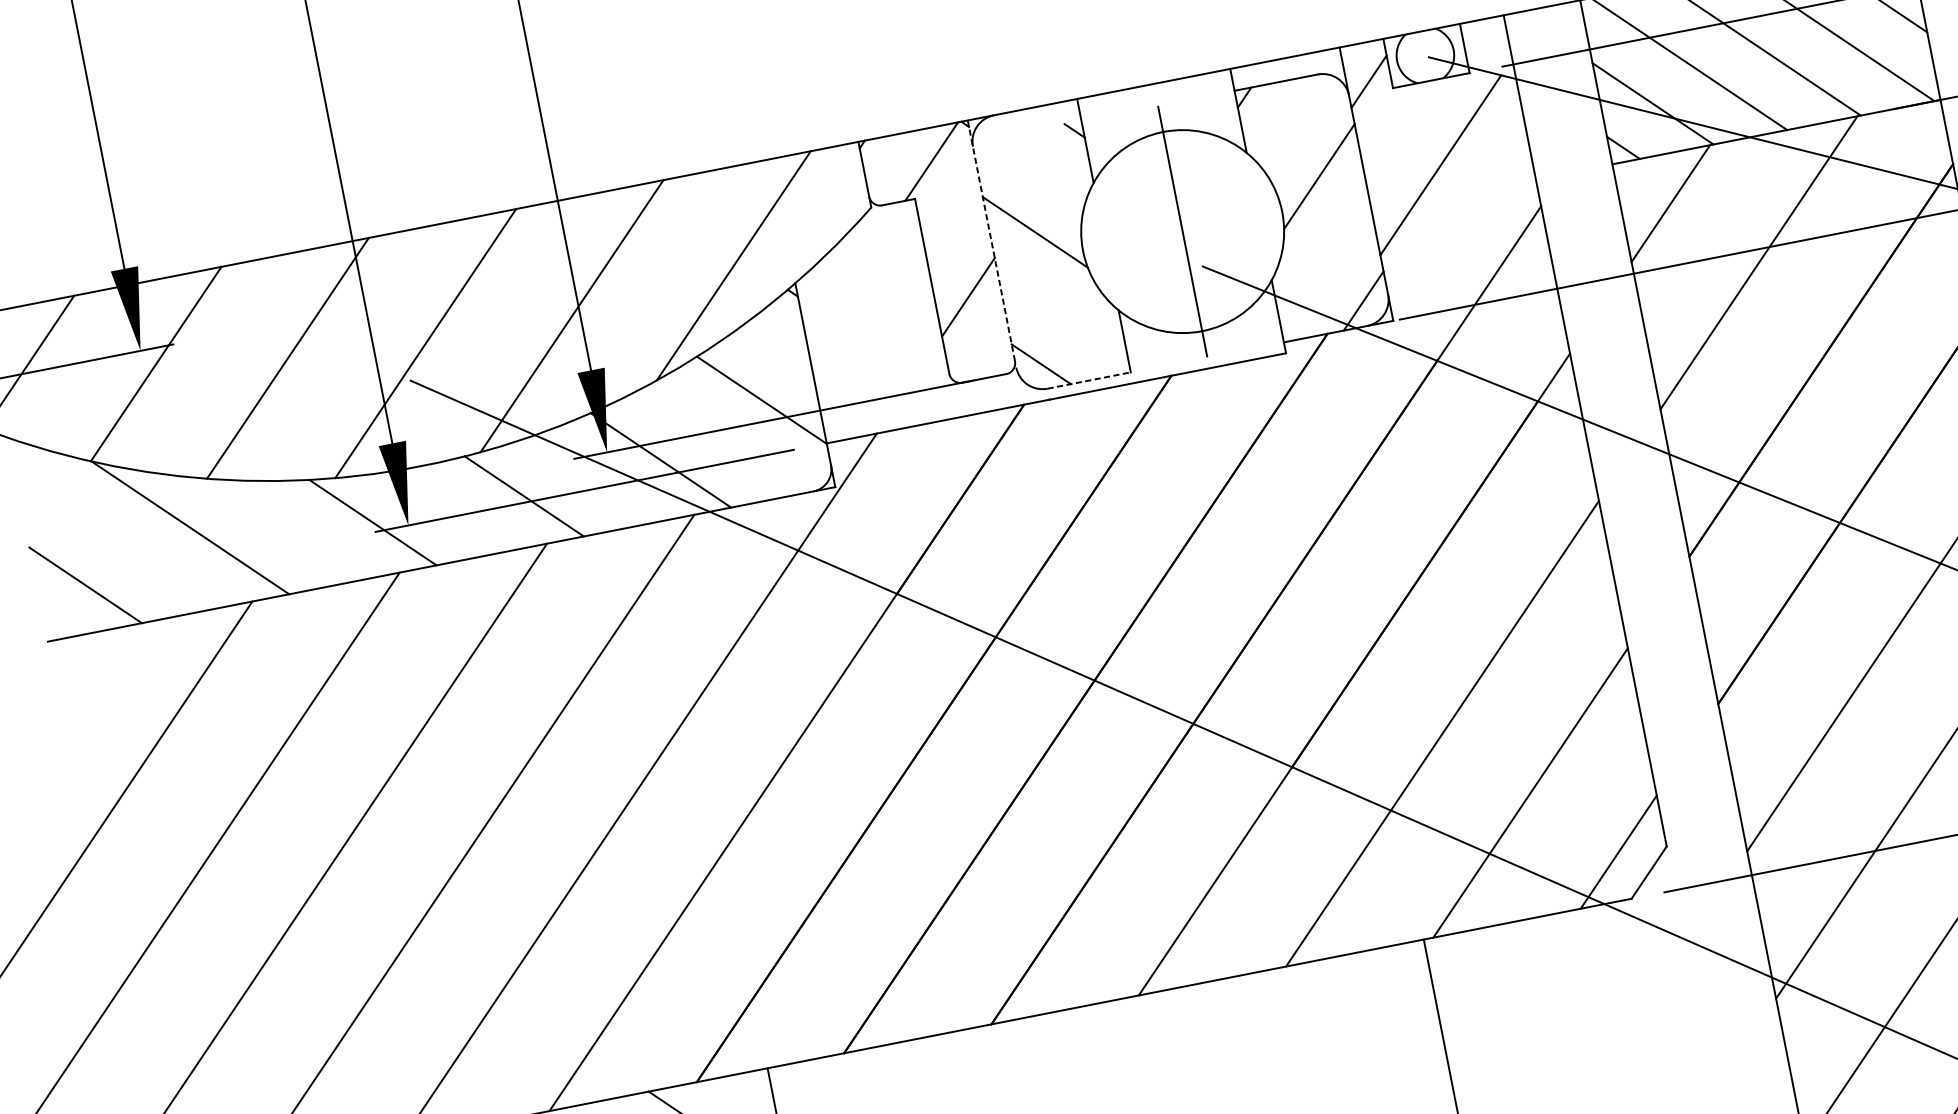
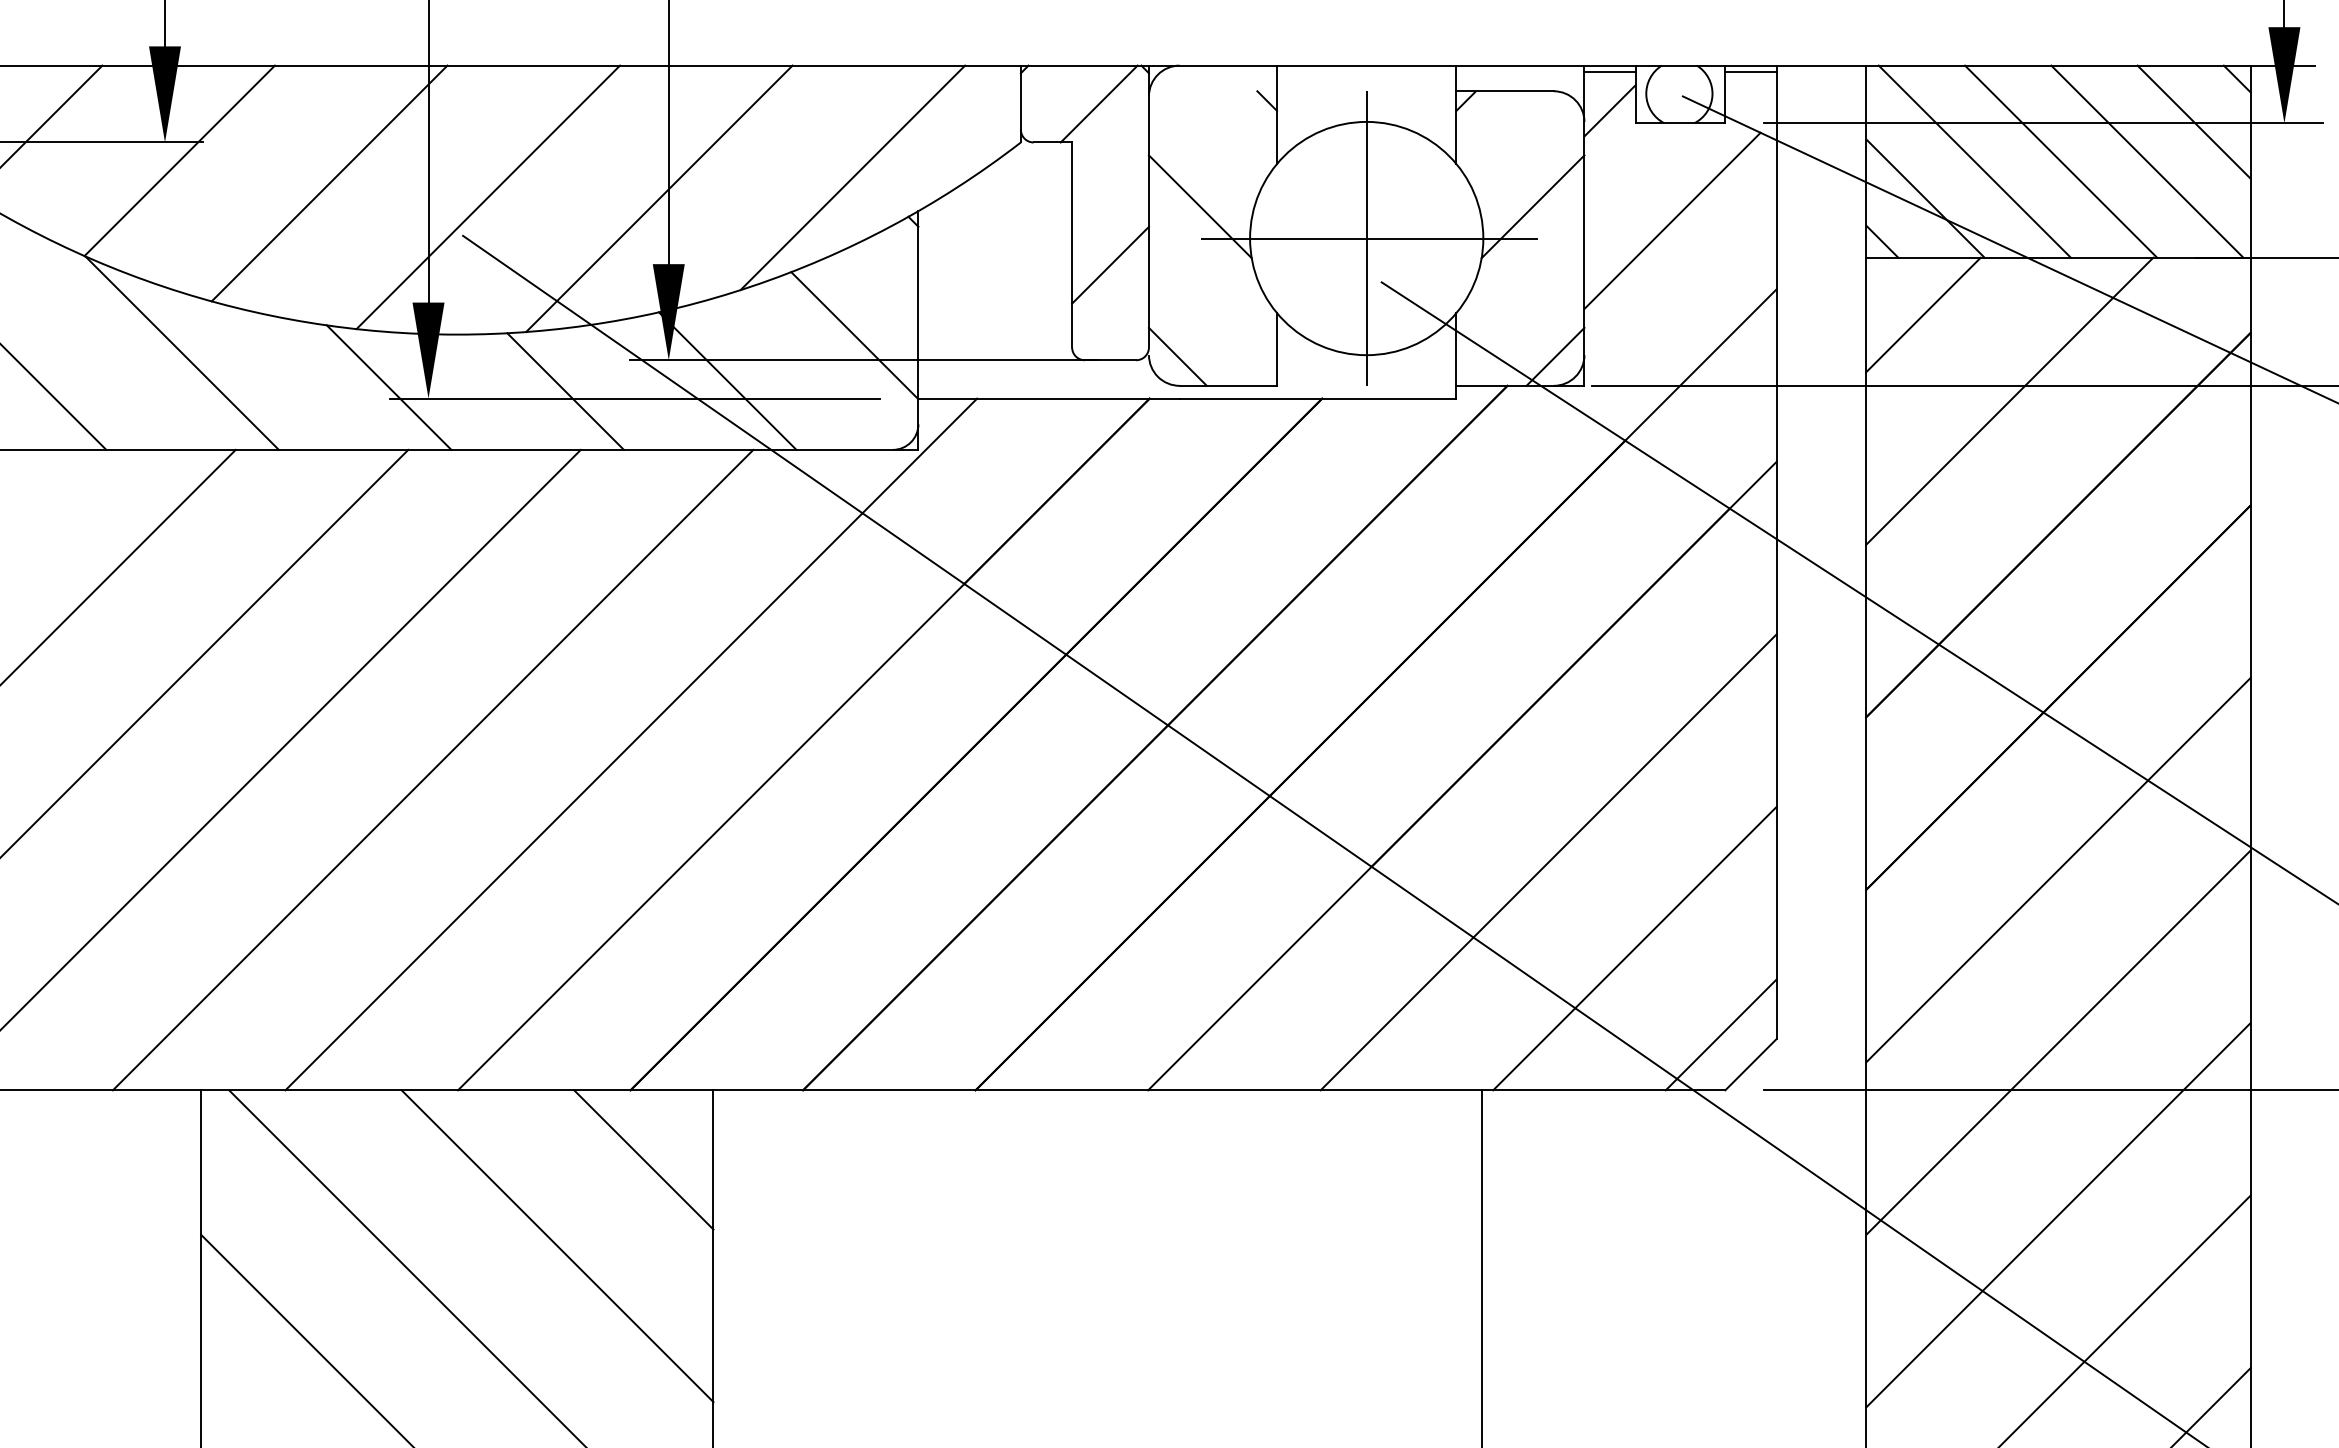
line: (1482, 25) -> (1750, 72), added
line: (1362, 49) -> (1609, 72), added
line: (1184, 231) -> (1368, 238), added
line: (991, 240) -> (1148, 206), dashed -> solid
line: (1089, 380) -> (1228, 385), dashed -> solid

